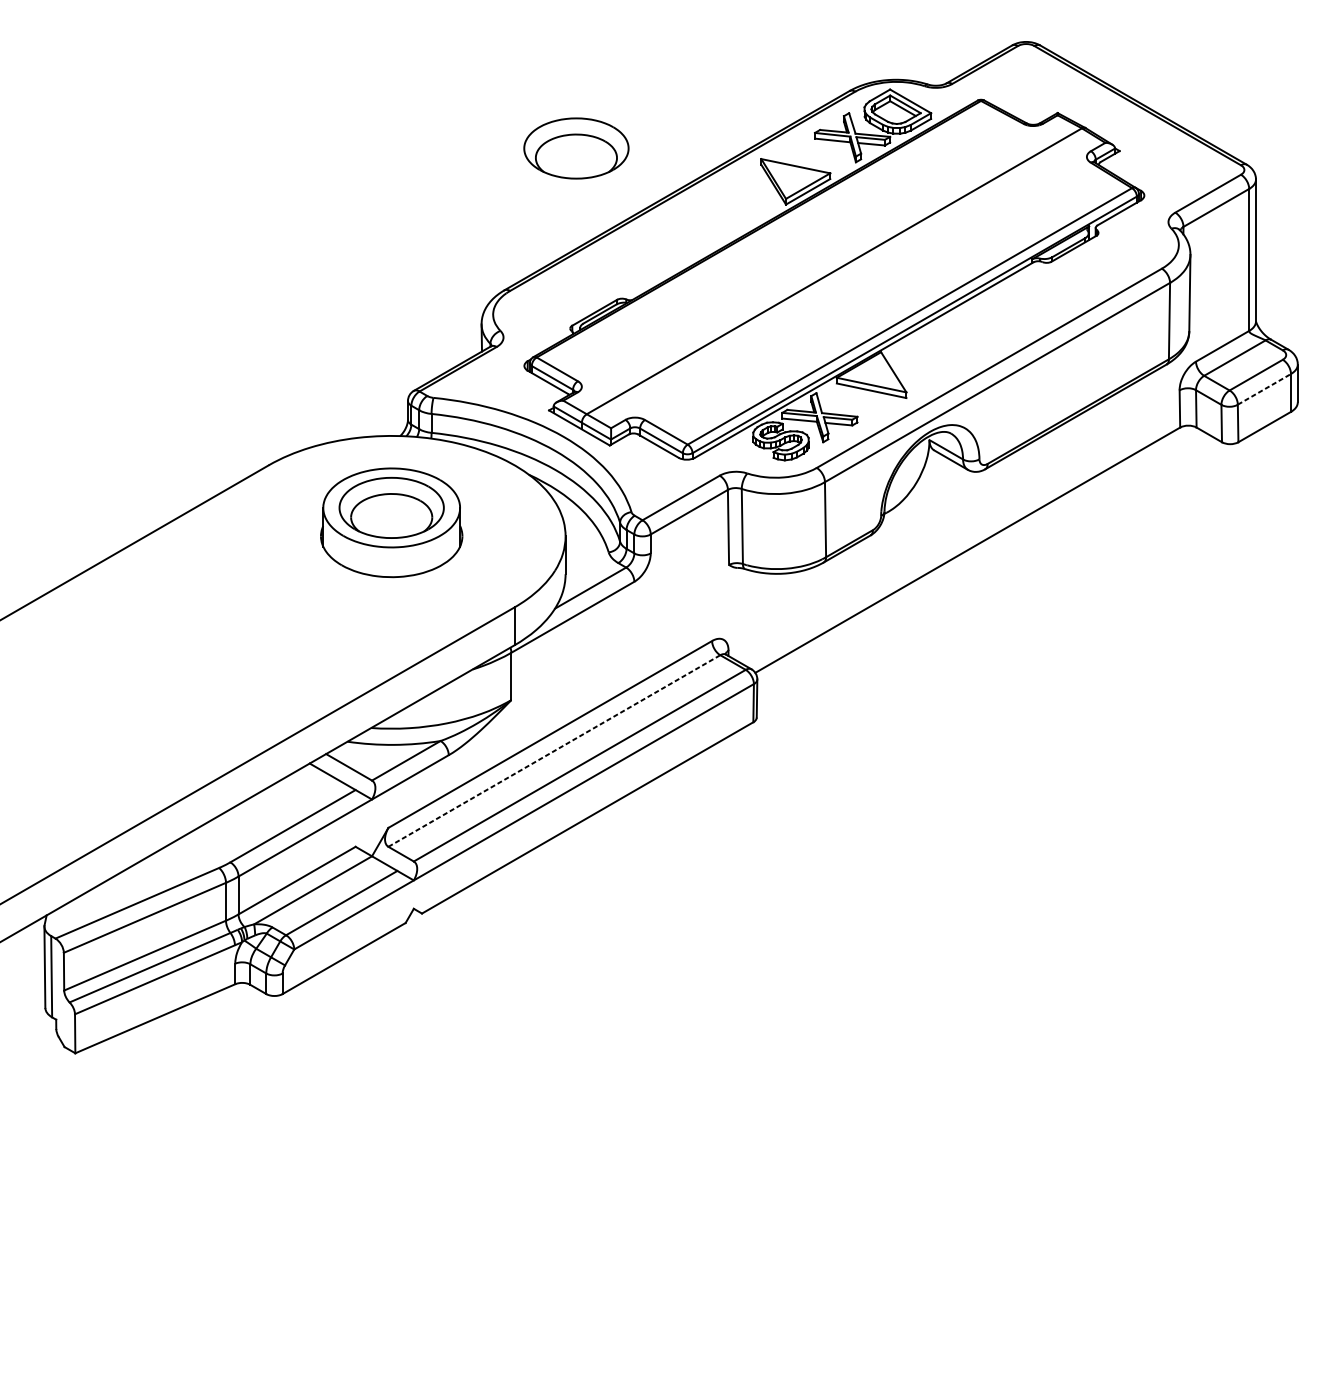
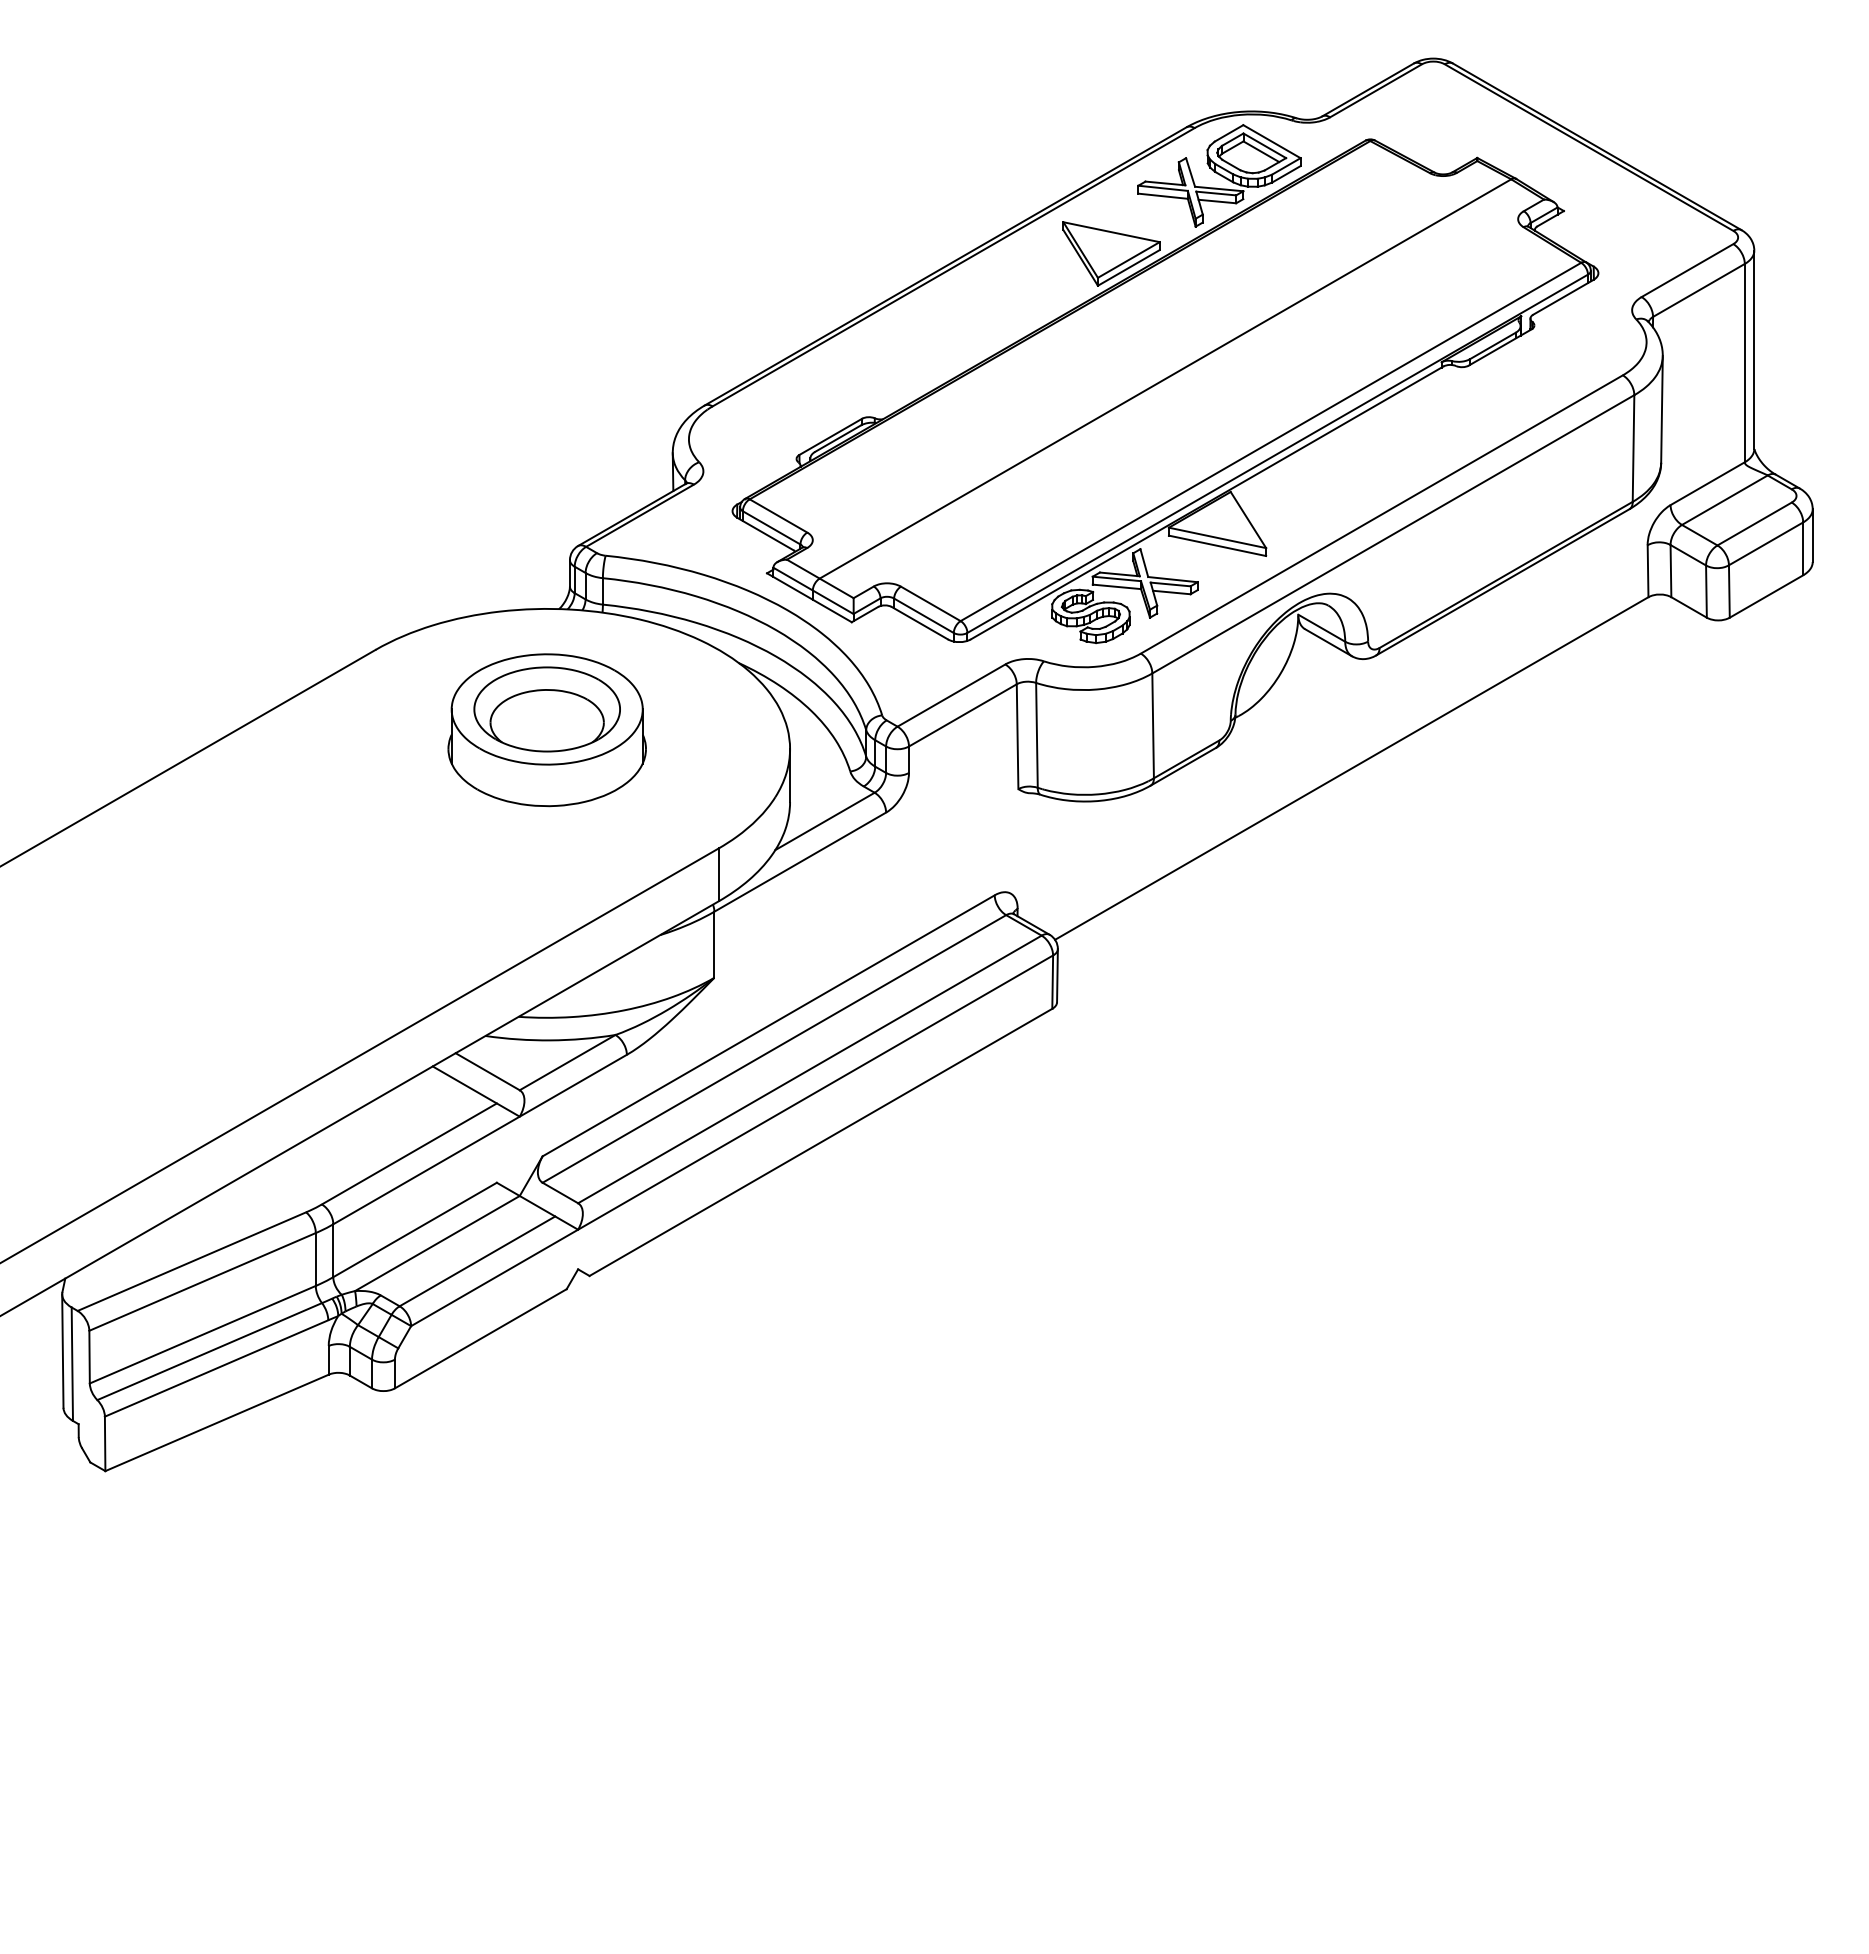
part: (575, 148) -> (804, 207), removed
line: (1264, 389) -> (1766, 543), dashed -> solid
line: (554, 750) -> (774, 1048), dashed -> solid

